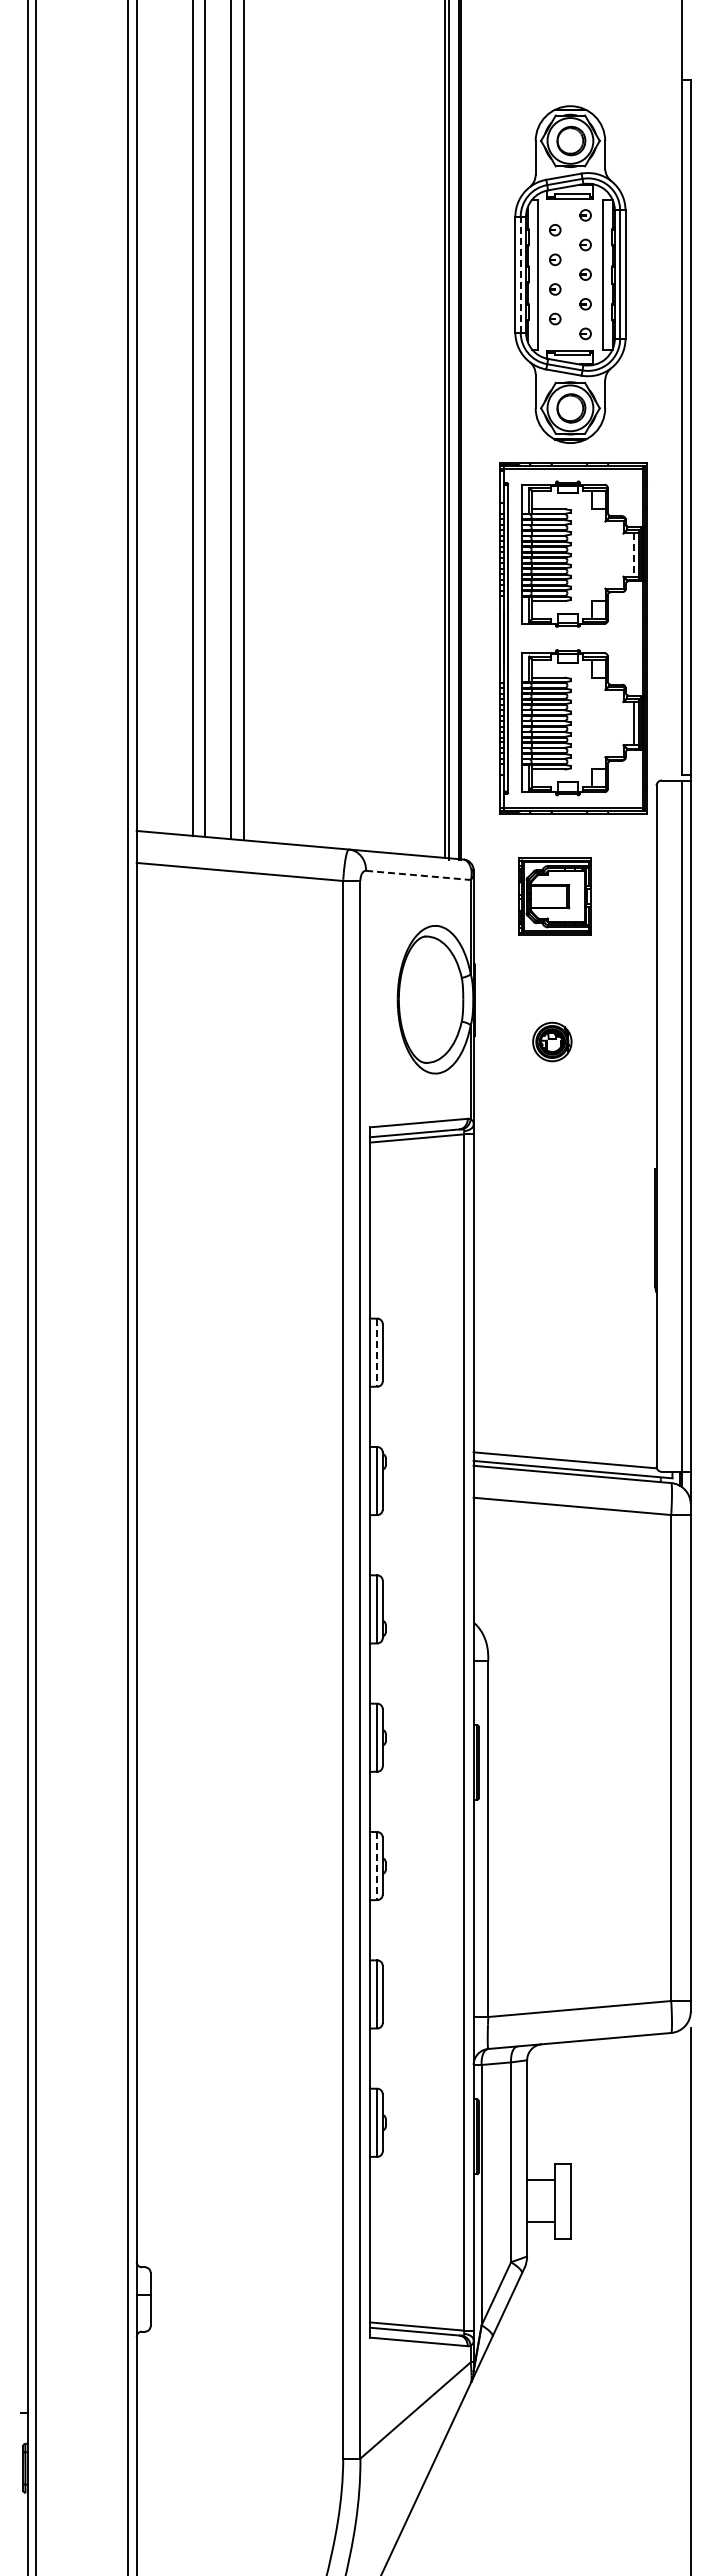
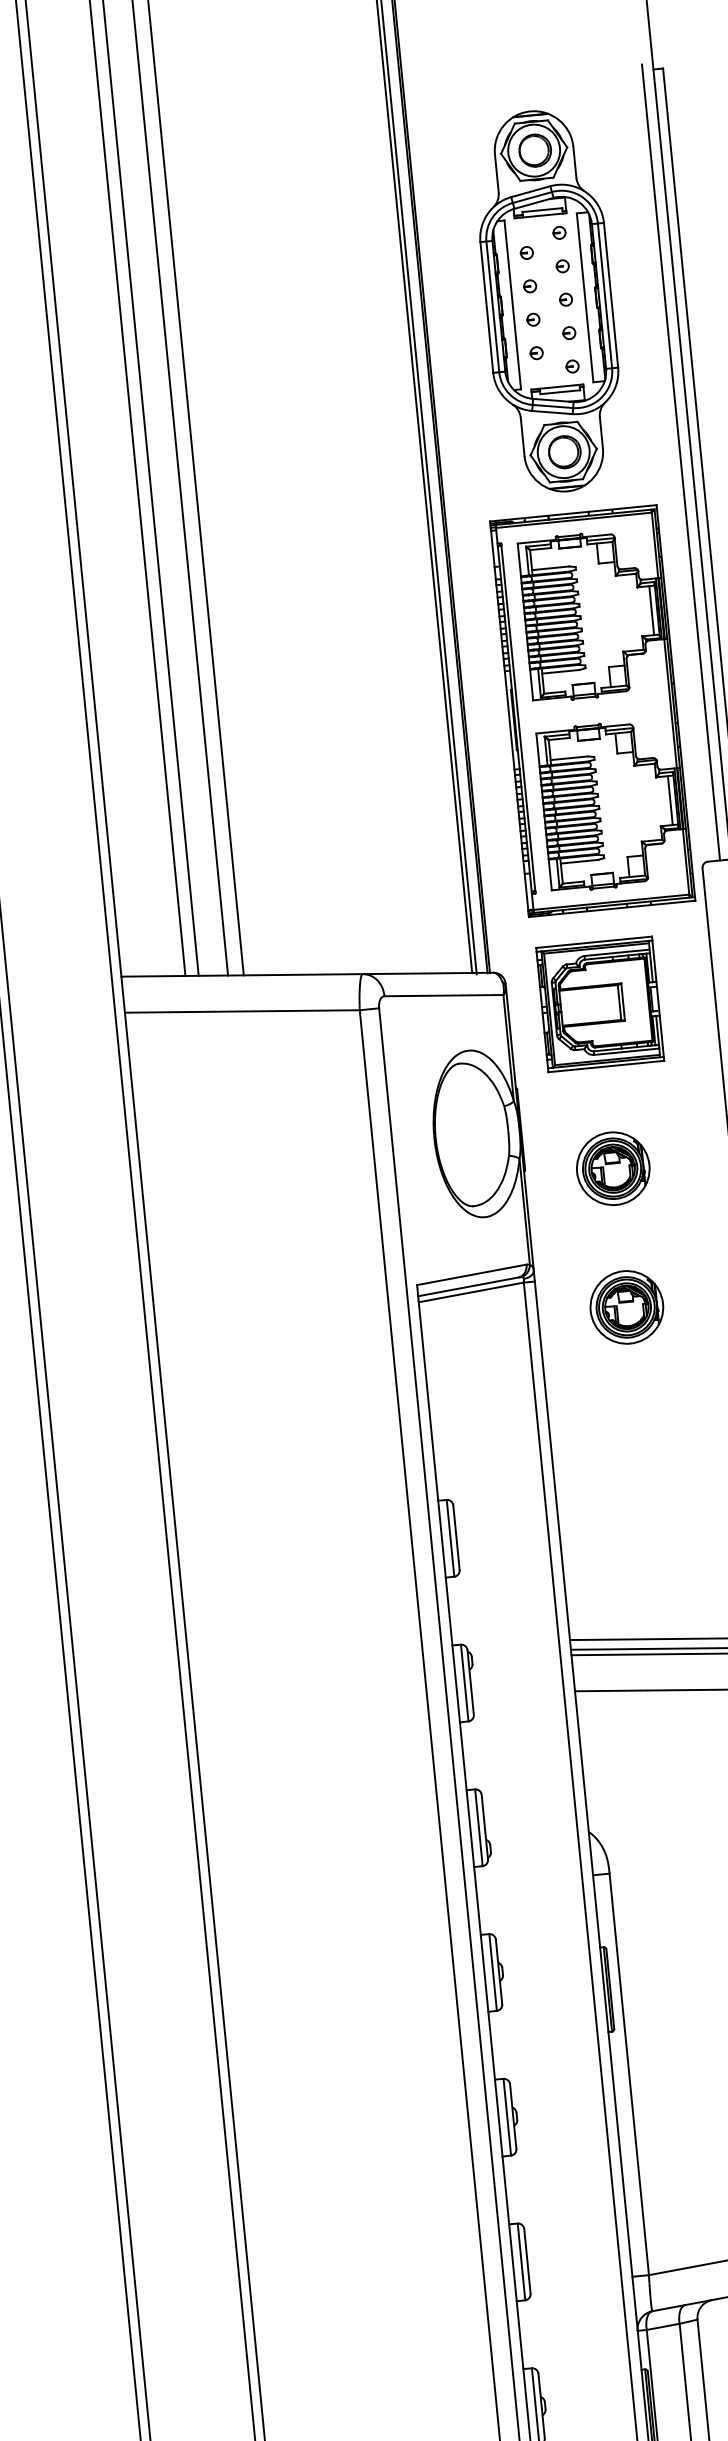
line: (520, 274) -> (492, 306), dashed -> solid
line: (672, 427) -> (680, 462), added
line: (634, 555) -> (652, 611), dashed -> solid
line: (418, 875) -> (444, 995), dashed -> solid
part: (554, 896) -> (599, 1004), size x1.43
part: (552, 1041) -> (613, 1168), size x1.67
part: (552, 1164) -> (627, 1306), added
line: (377, 1353) -> (450, 1539), dashed -> solid
line: (377, 1866) -> (507, 2117), dashed -> solid

